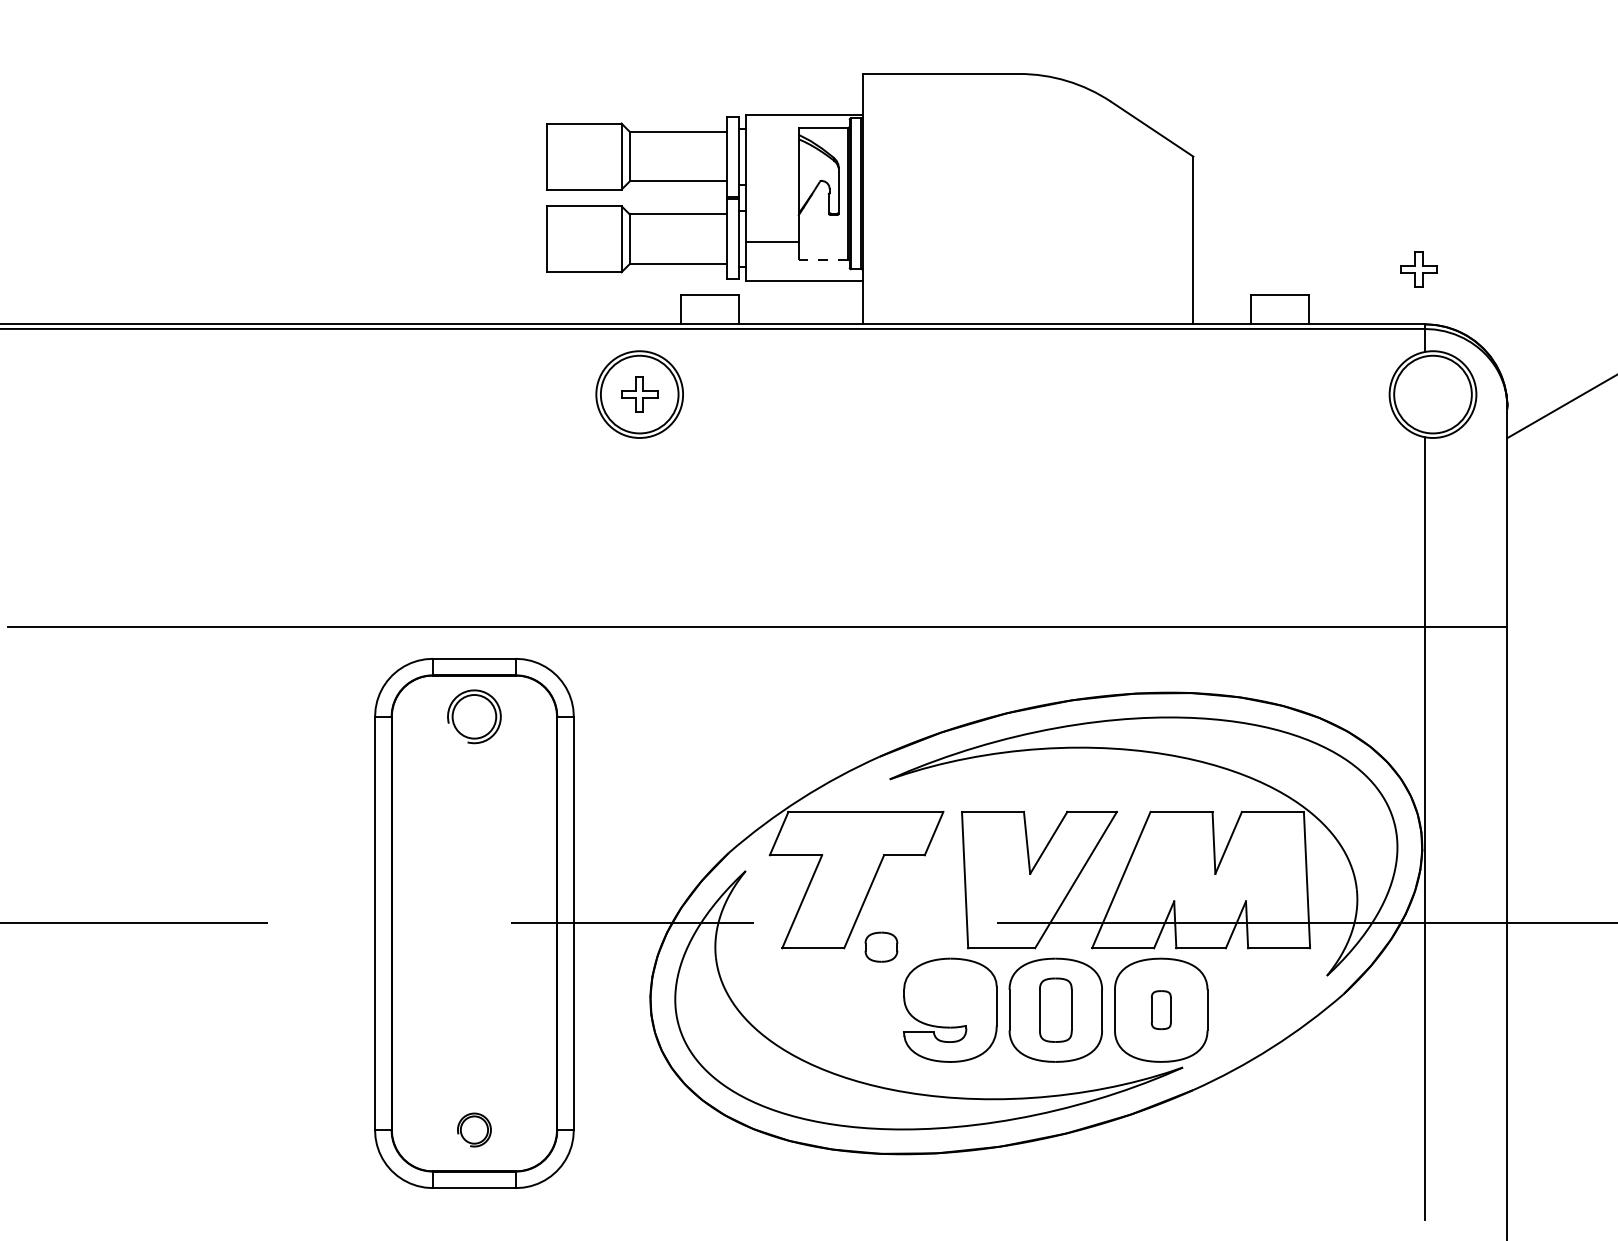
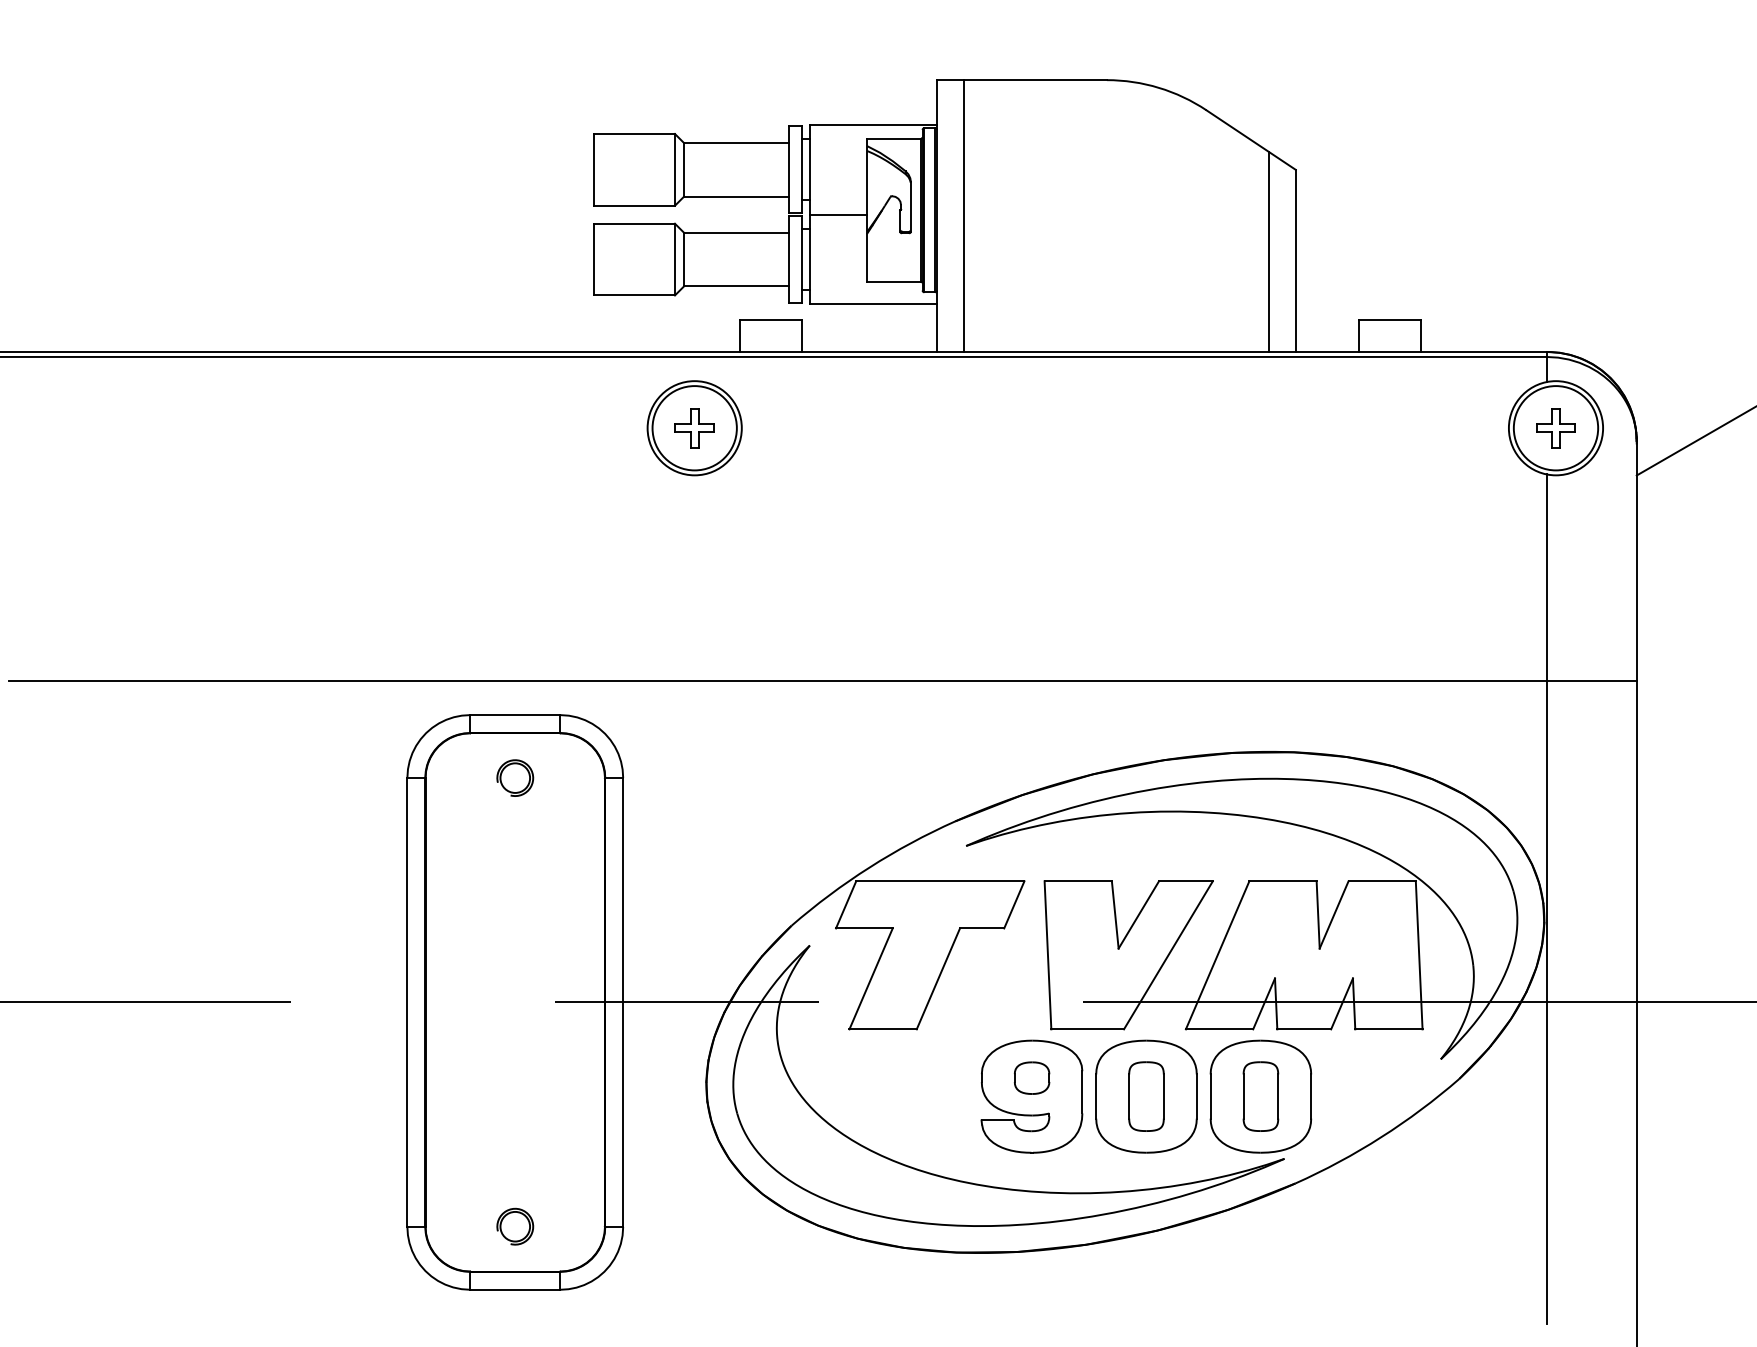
line: (887, 198) -> (963, 215), added
line: (1168, 232) -> (1268, 252), added
line: (772, 241) -> (838, 214), moved
line: (823, 259) -> (894, 281), dashed -> solid
part: (1418, 269) -> (1555, 428), moved
part: (474, 716) -> (515, 777), size x0.62
part: (881, 946) -> (1032, 1077), moved
part: (1161, 1009) -> (1261, 1095), size x1.67

